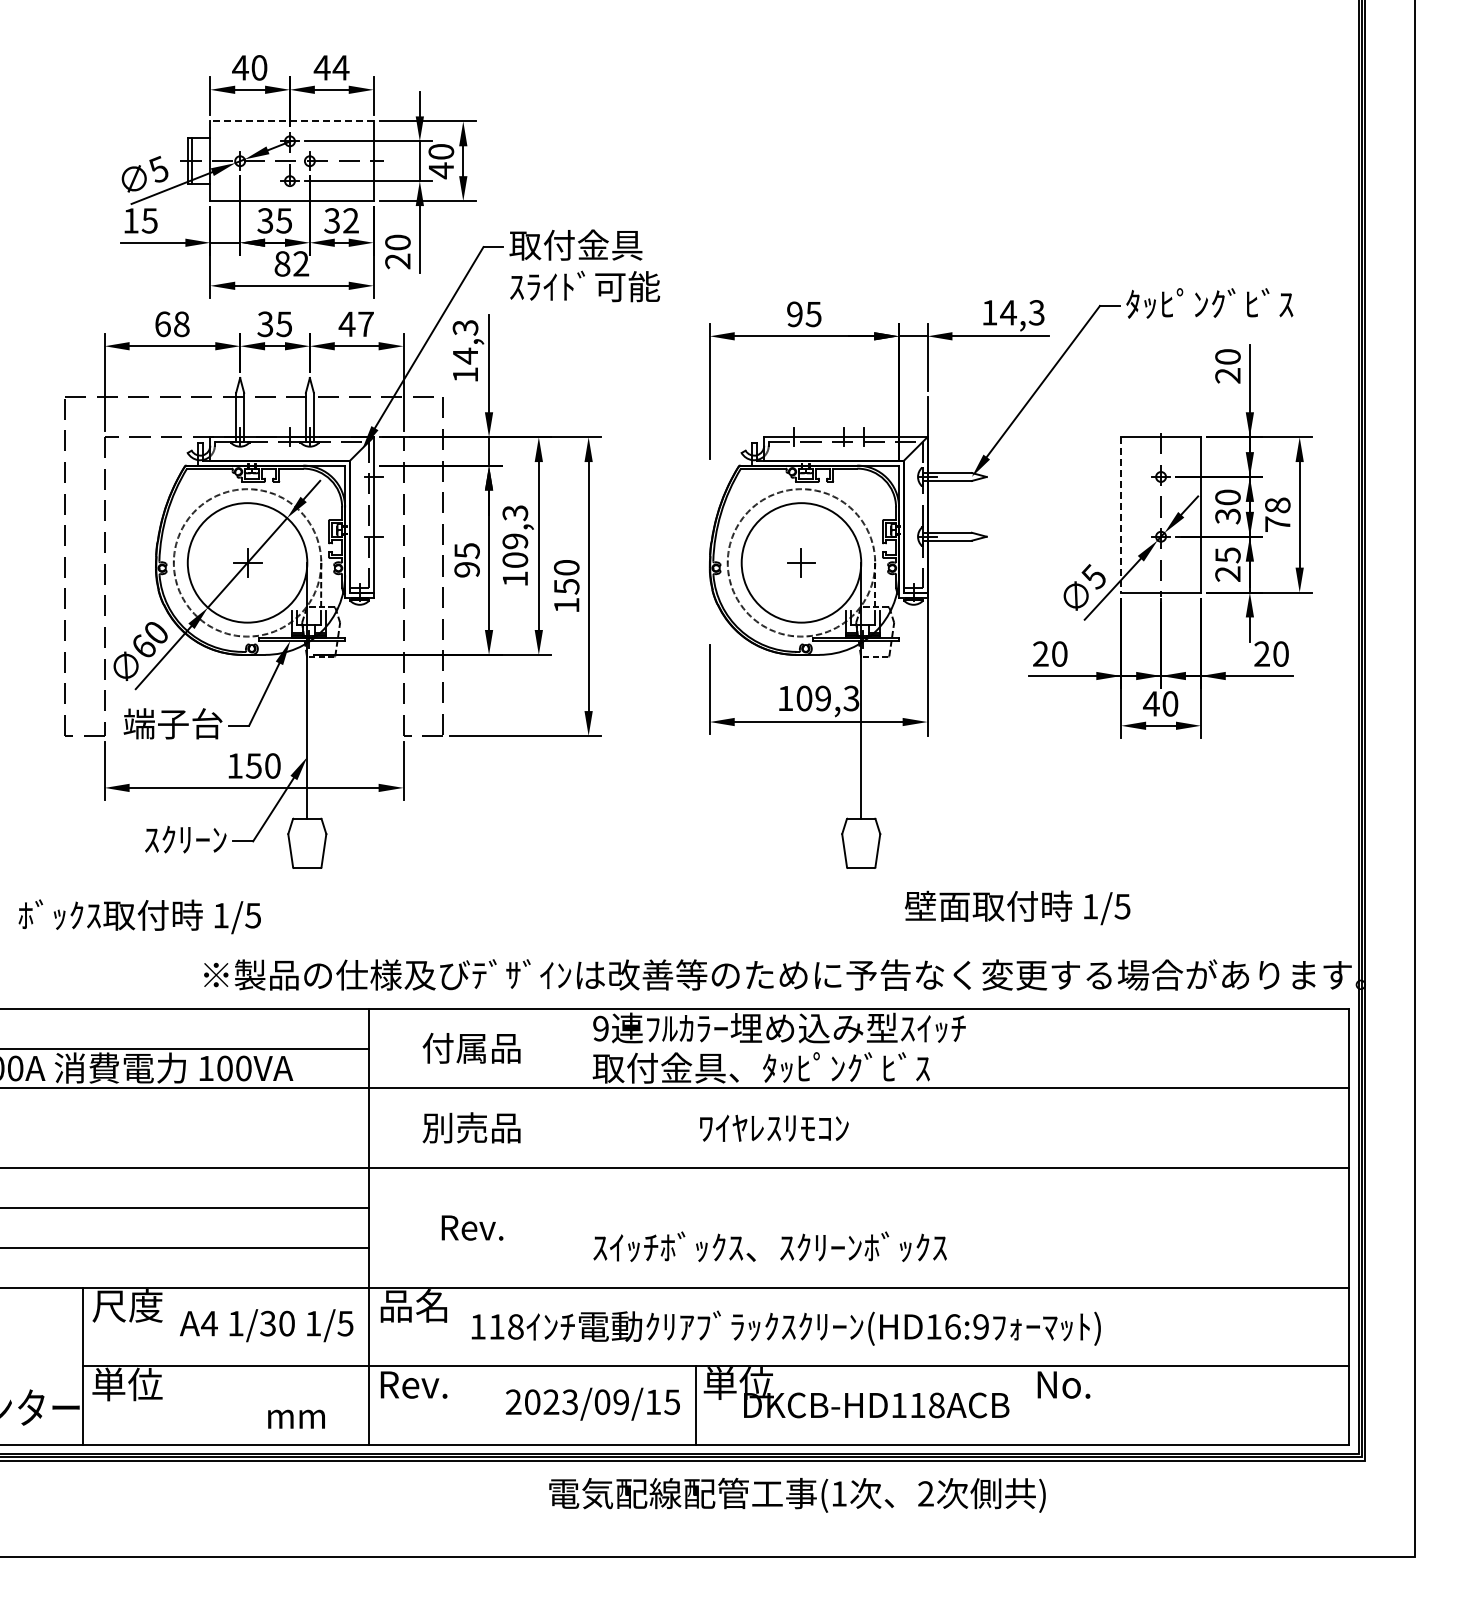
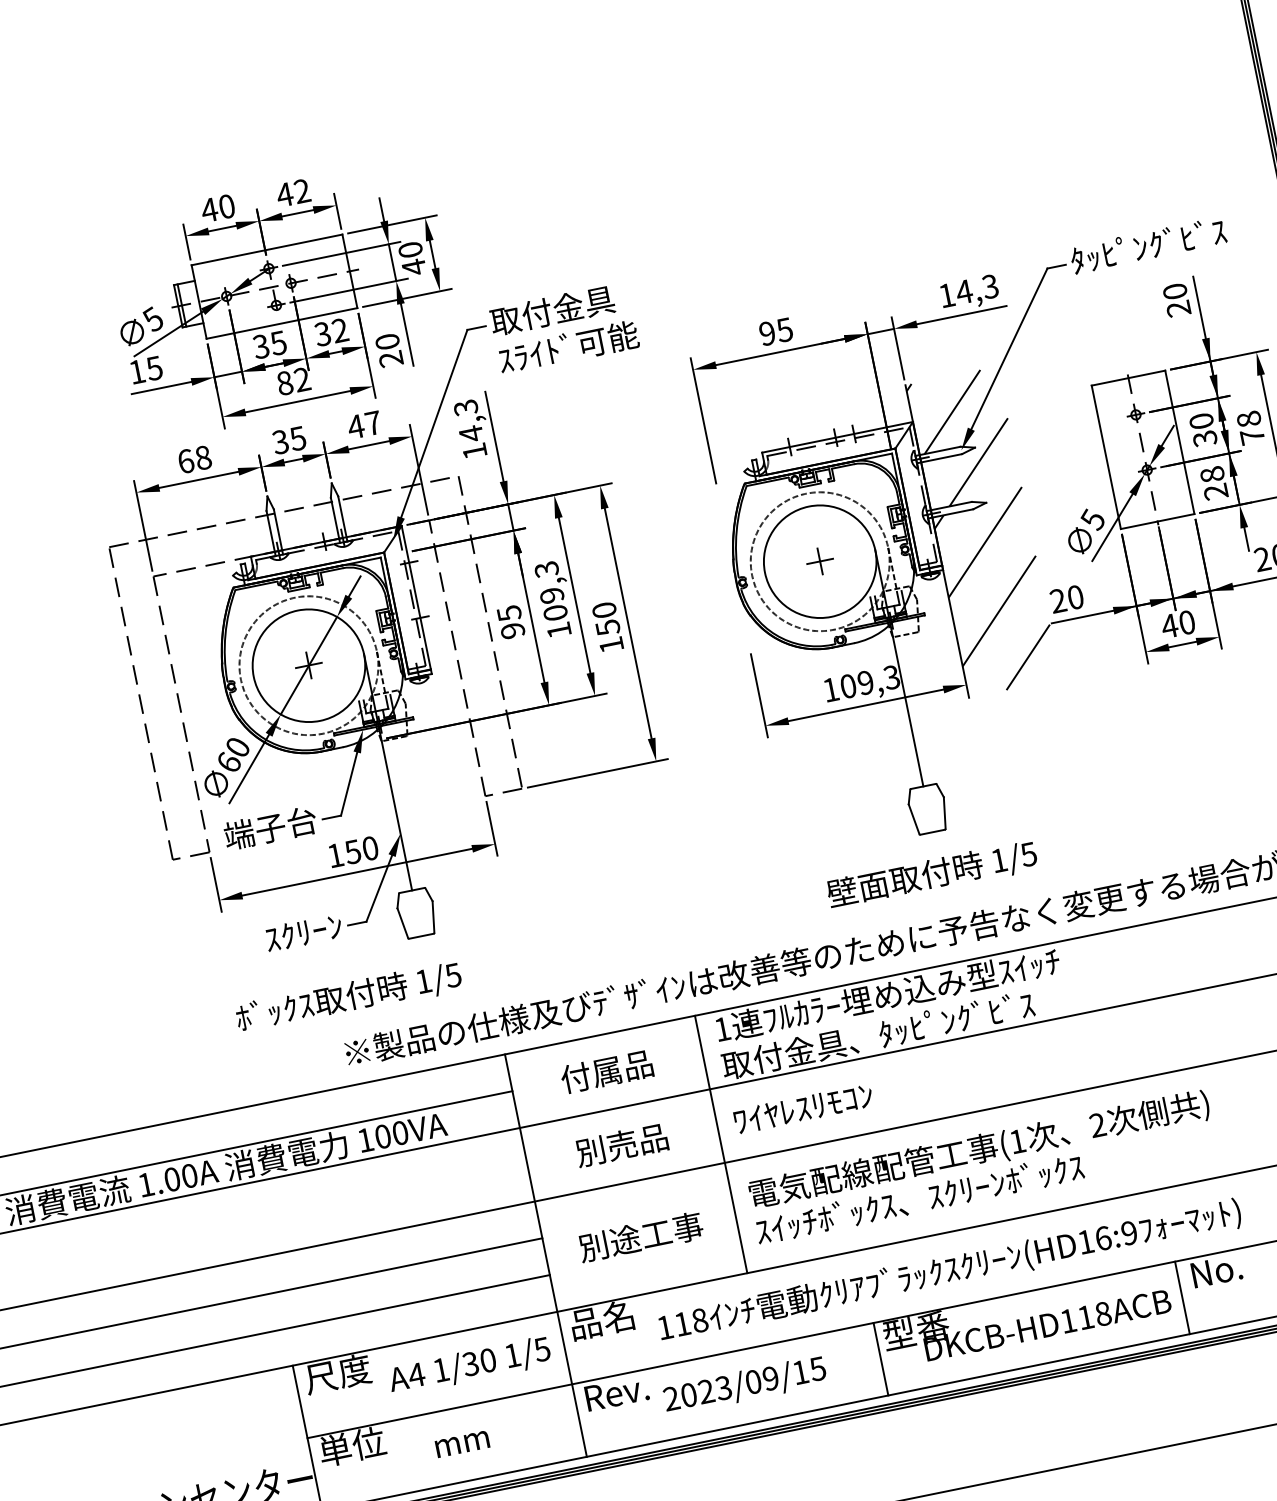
text: (340, 67) -> (301, 191), 44 -> 42
line: (291, 121) -> (266, 250), dashed -> solid
line: (1121, 514) -> (1106, 456), dashed -> solid
text: (1227, 555) -> (1212, 474), 25 -> 28
hatch: (977, 566) -> (983, 531), added
text: (1017, 907) -> (932, 875), moved
text: (139, 916) -> (348, 997), moved
text: (600, 1028) -> (722, 1029), 9 -> 1
text: (774, 1127) -> (803, 1107), moved
line: (575, 1147) -> (721, 1143), added
text: (471, 1227) -> (640, 1237), Rev. -> 別途工事
text: (738, 1383) -> (916, 1330), 単位 -> 型番
text: (592, 1403) -> (744, 1385), moved
line: (1022, 1405) -> (1182, 1297), added
text: (296, 1418) -> (462, 1443), moved
text: (797, 1494) -> (979, 1149), moved

